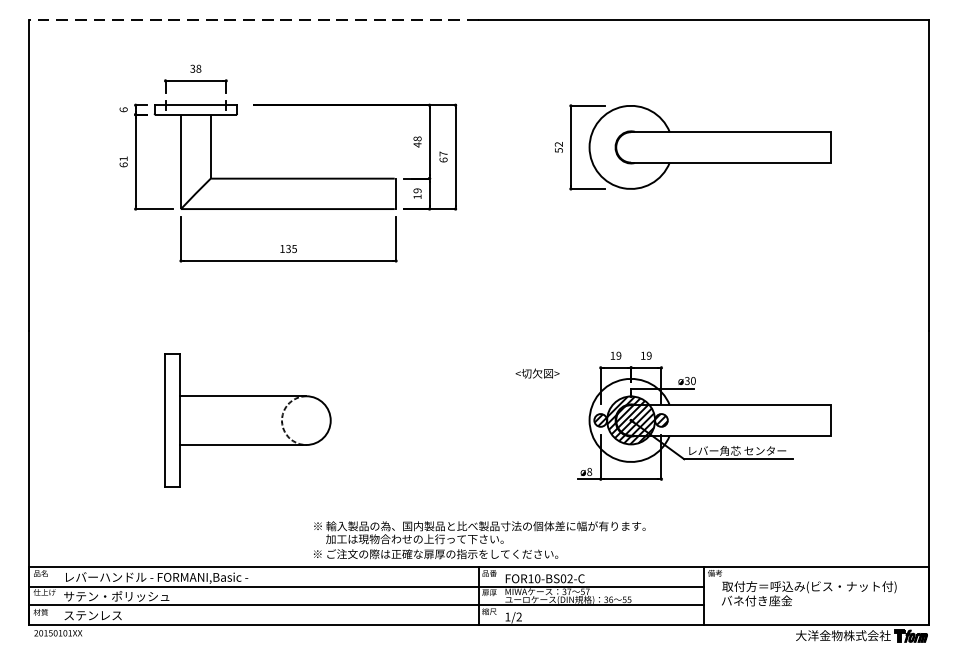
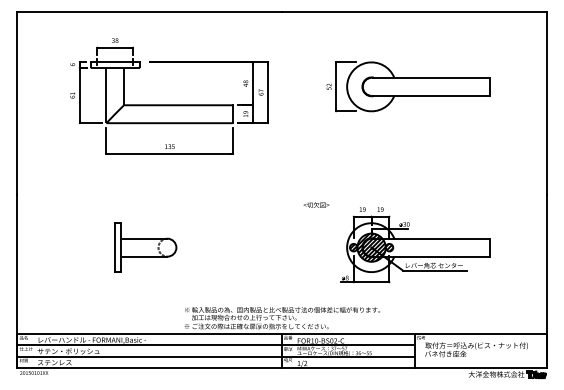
line: (254, 19) -> (149, 11), dashed -> solid
text: (537, 372) -> (316, 204), moved
part: (247, 420) -> (145, 247), size x0.62

